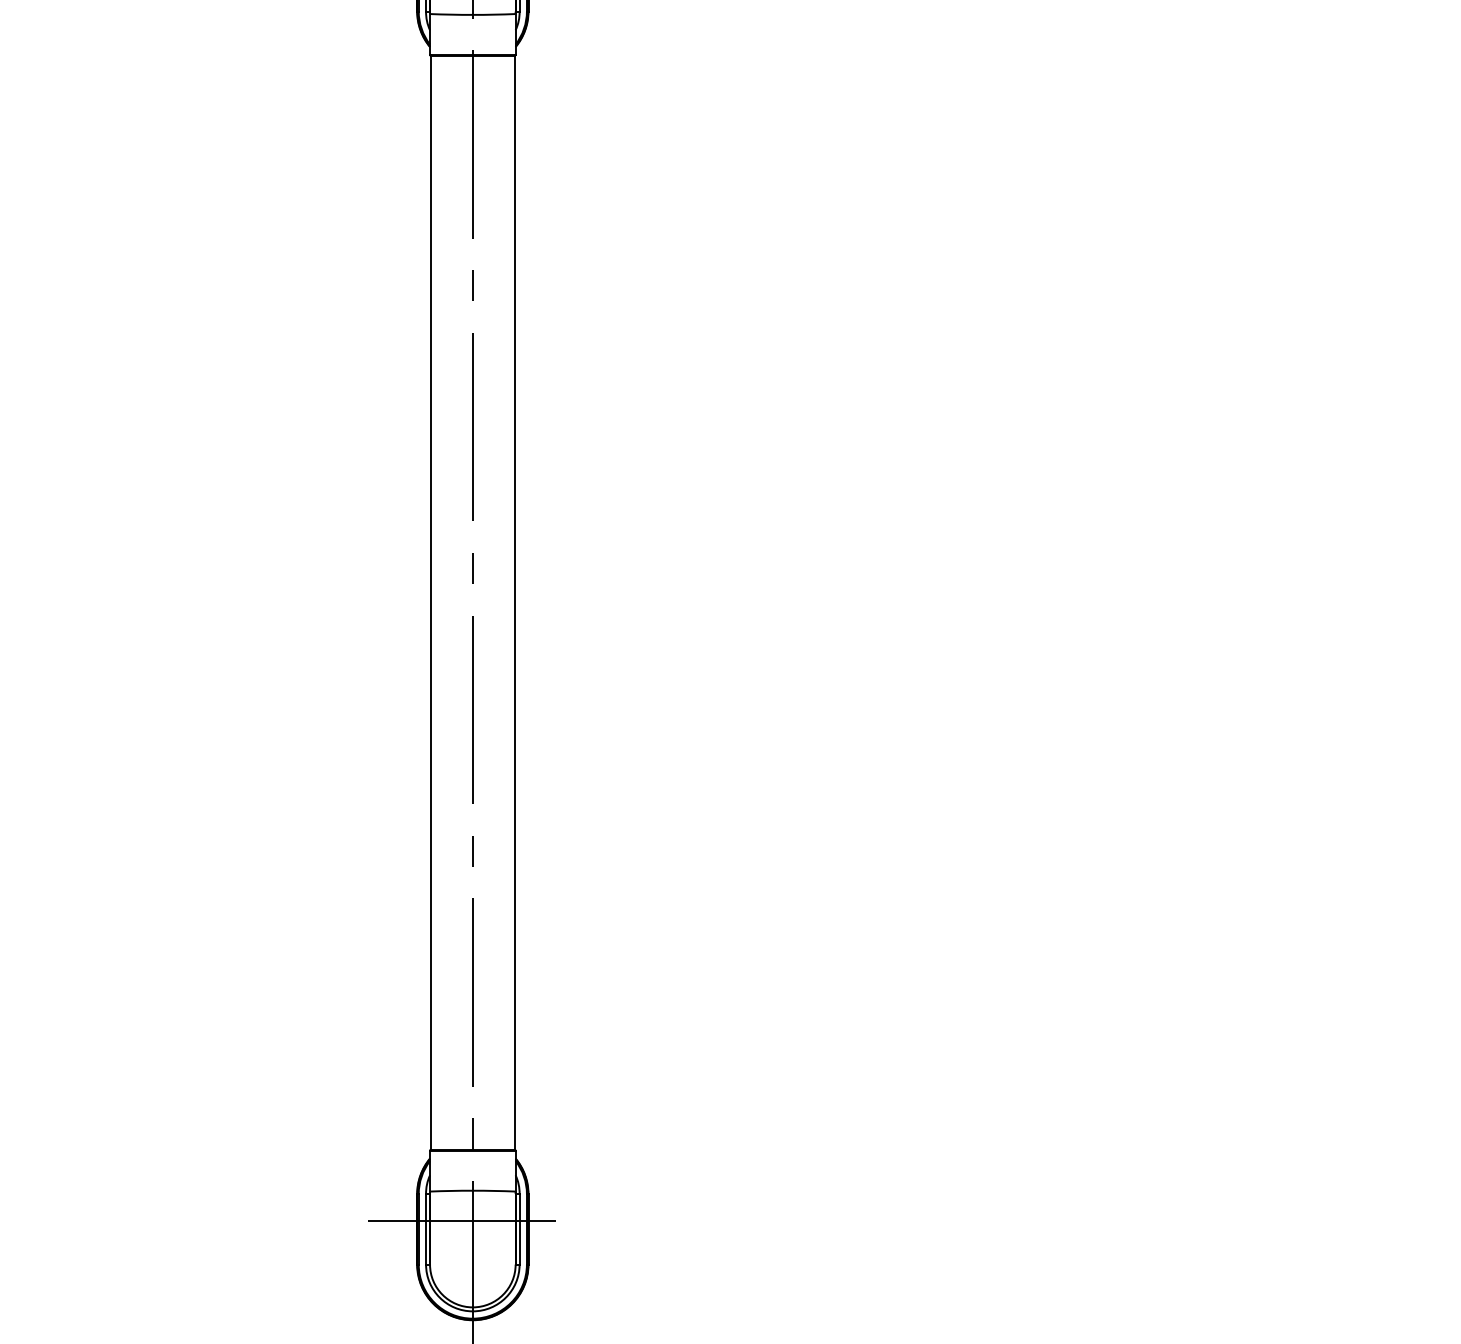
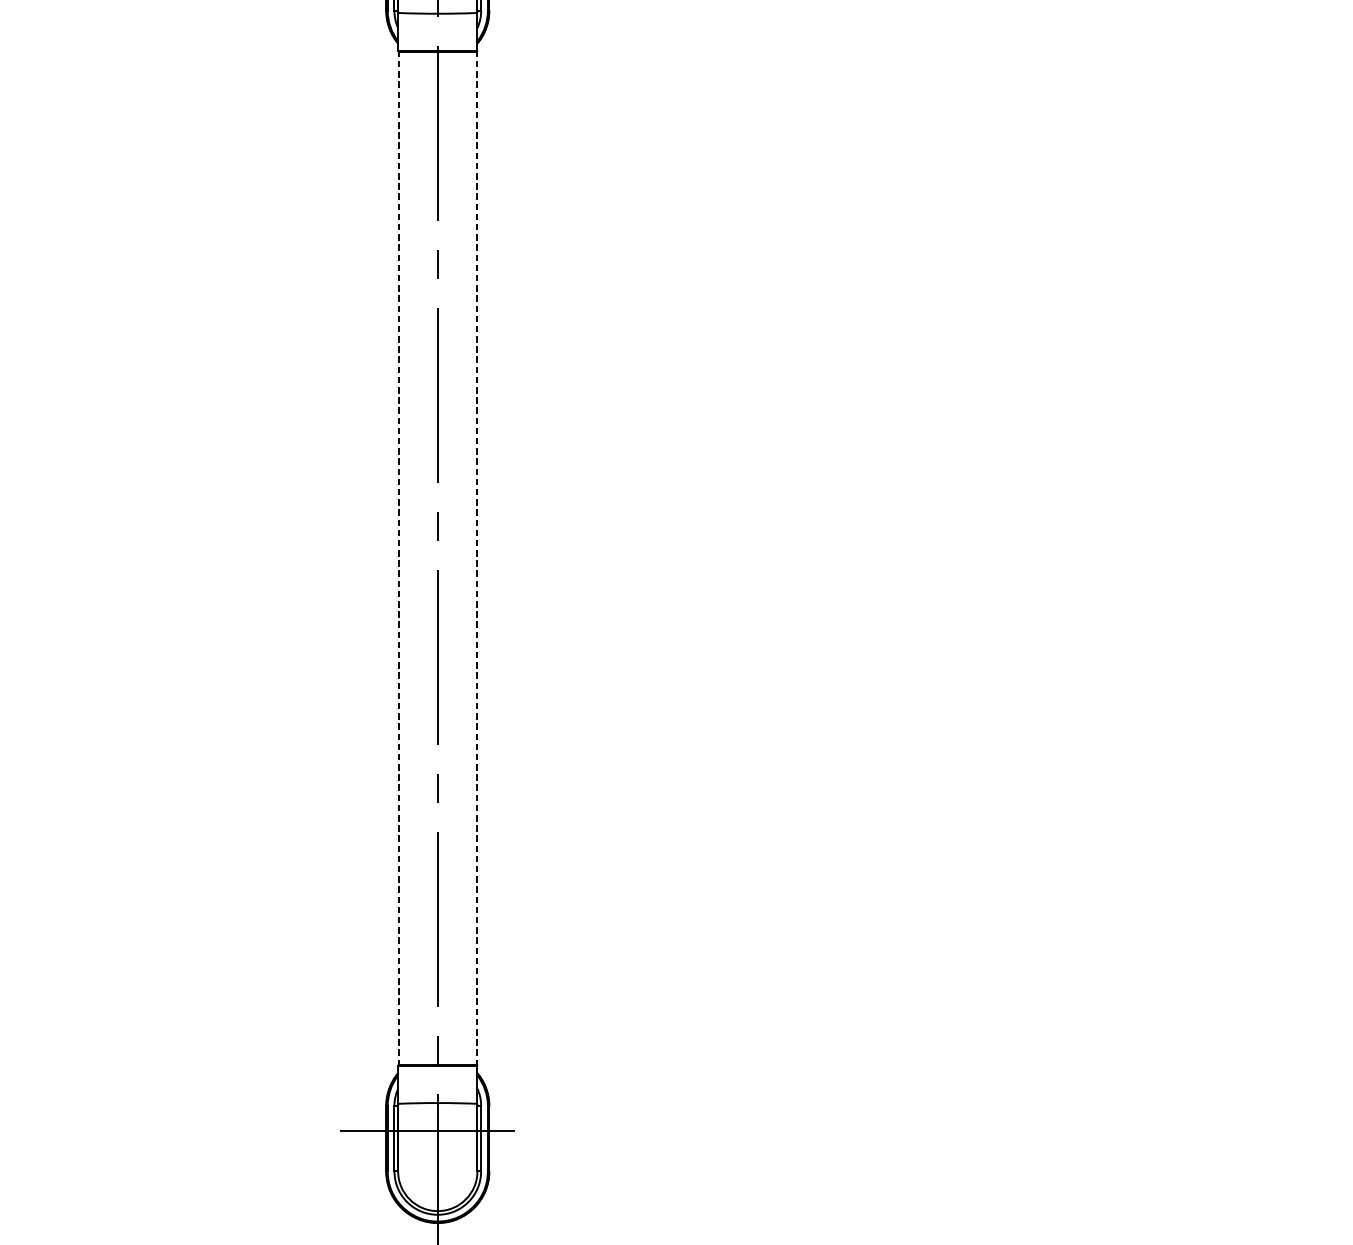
line: (430, 602) -> (398, 558), solid -> dashed
line: (514, 602) -> (476, 558), solid -> dashed

